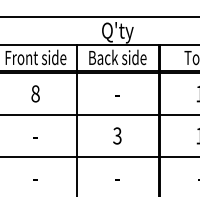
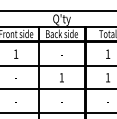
text: (34, 92) -> (15, 53), 8 -> 1
text: (116, 135) -> (61, 77), 3 -> 1

